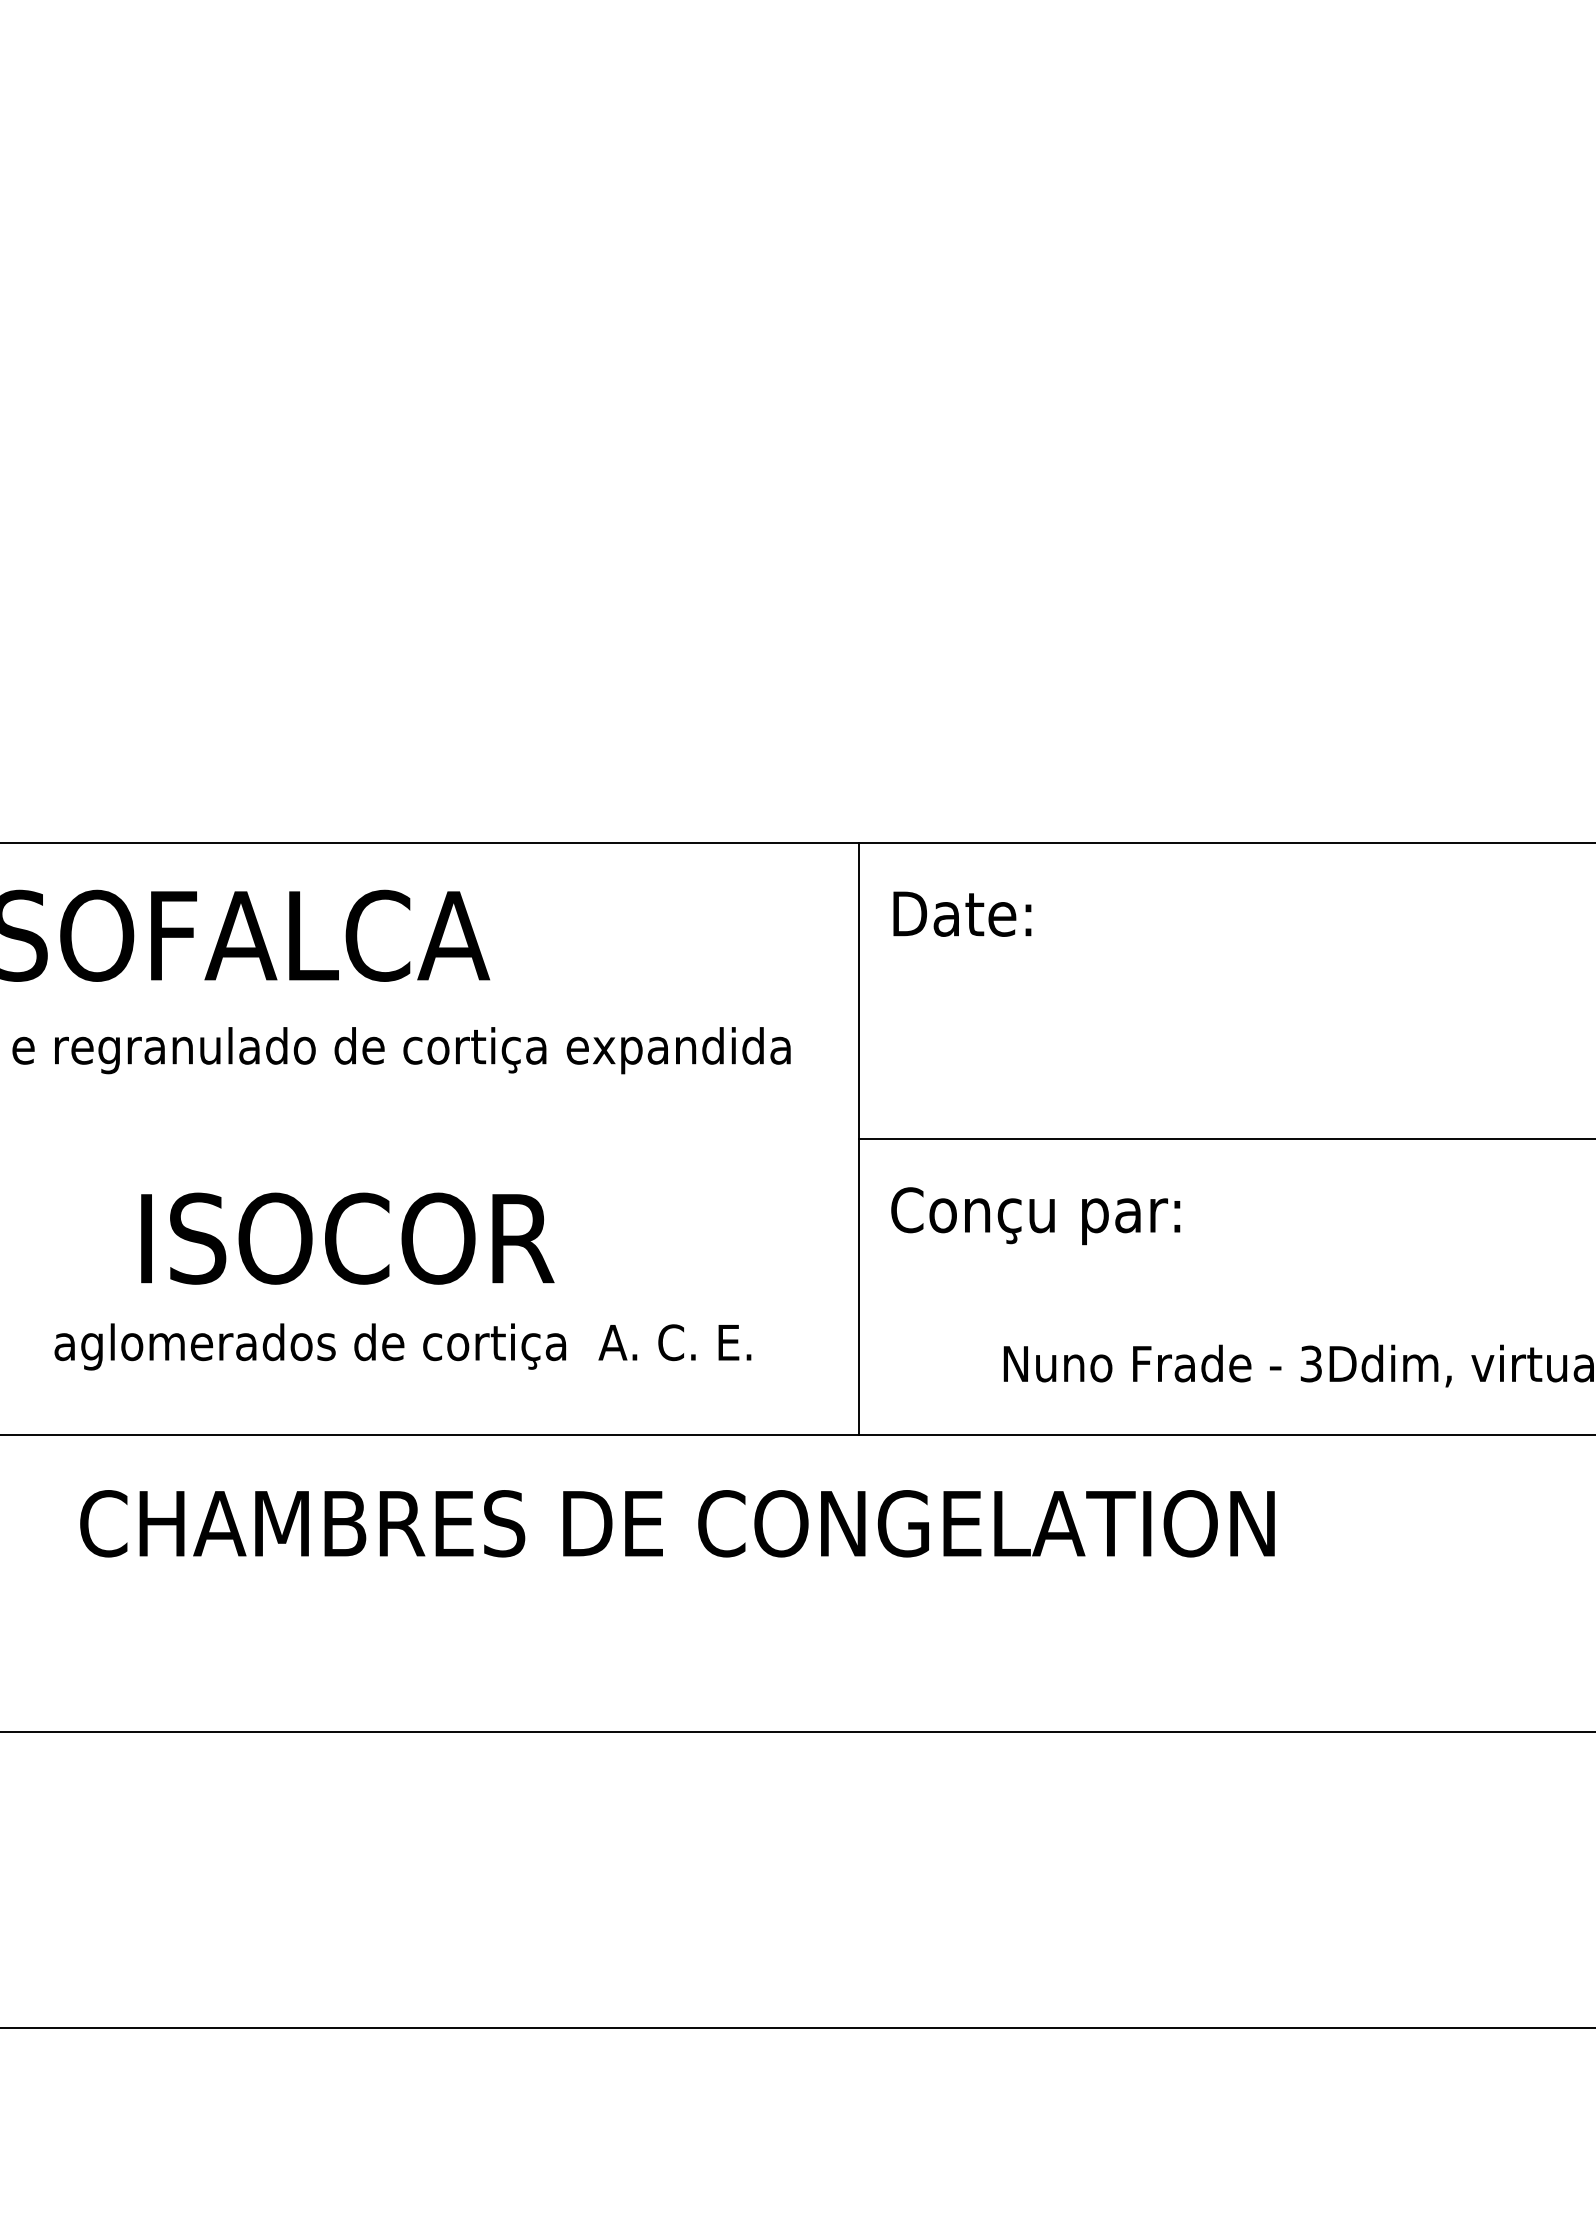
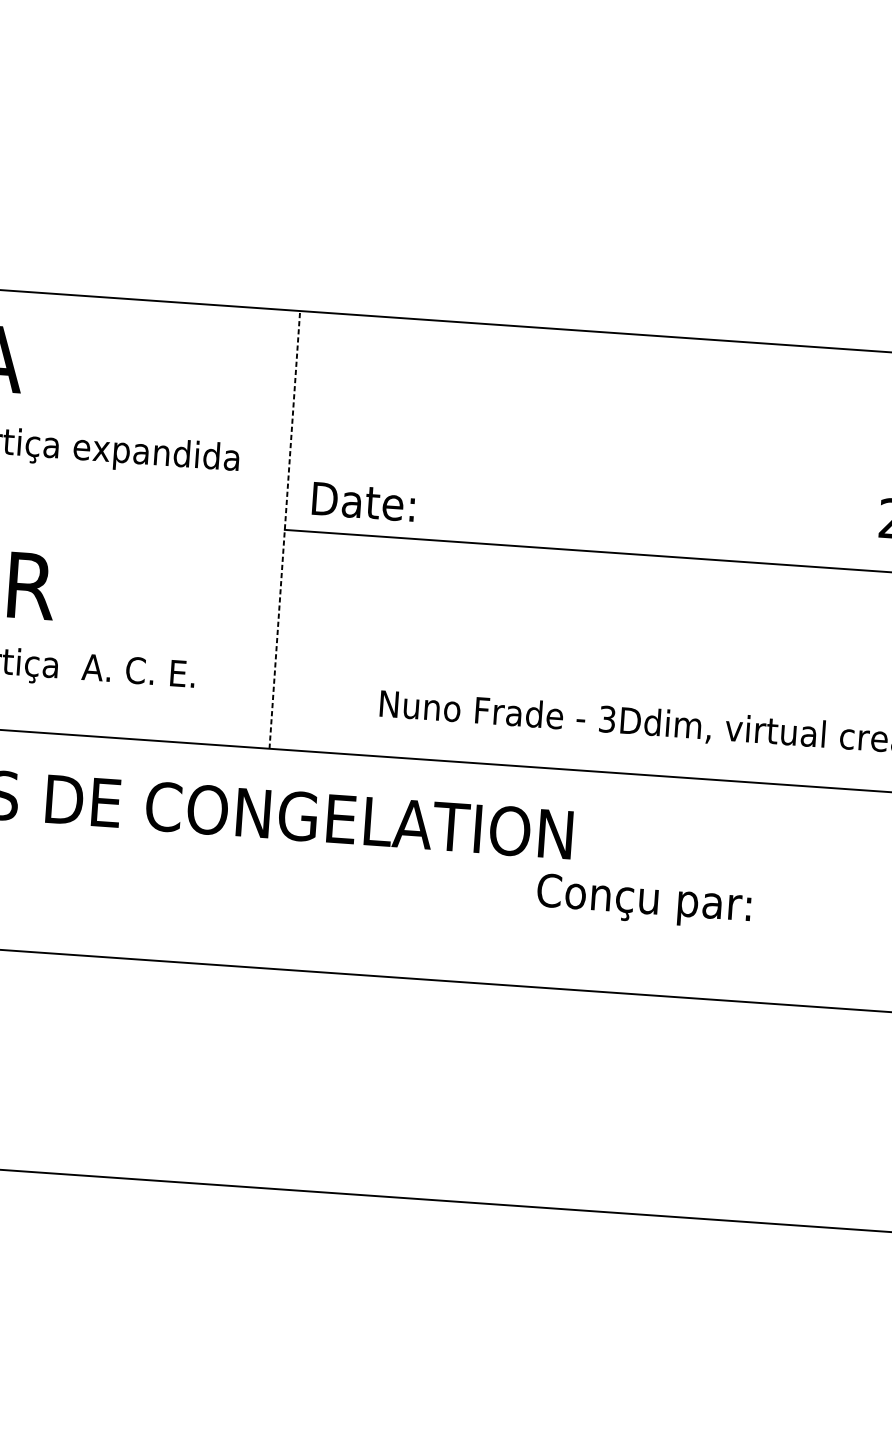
text: (962, 913) -> (363, 501), moved
line: (858, 1138) -> (284, 529), solid -> dashed
text: (1035, 1216) -> (643, 901), moved

